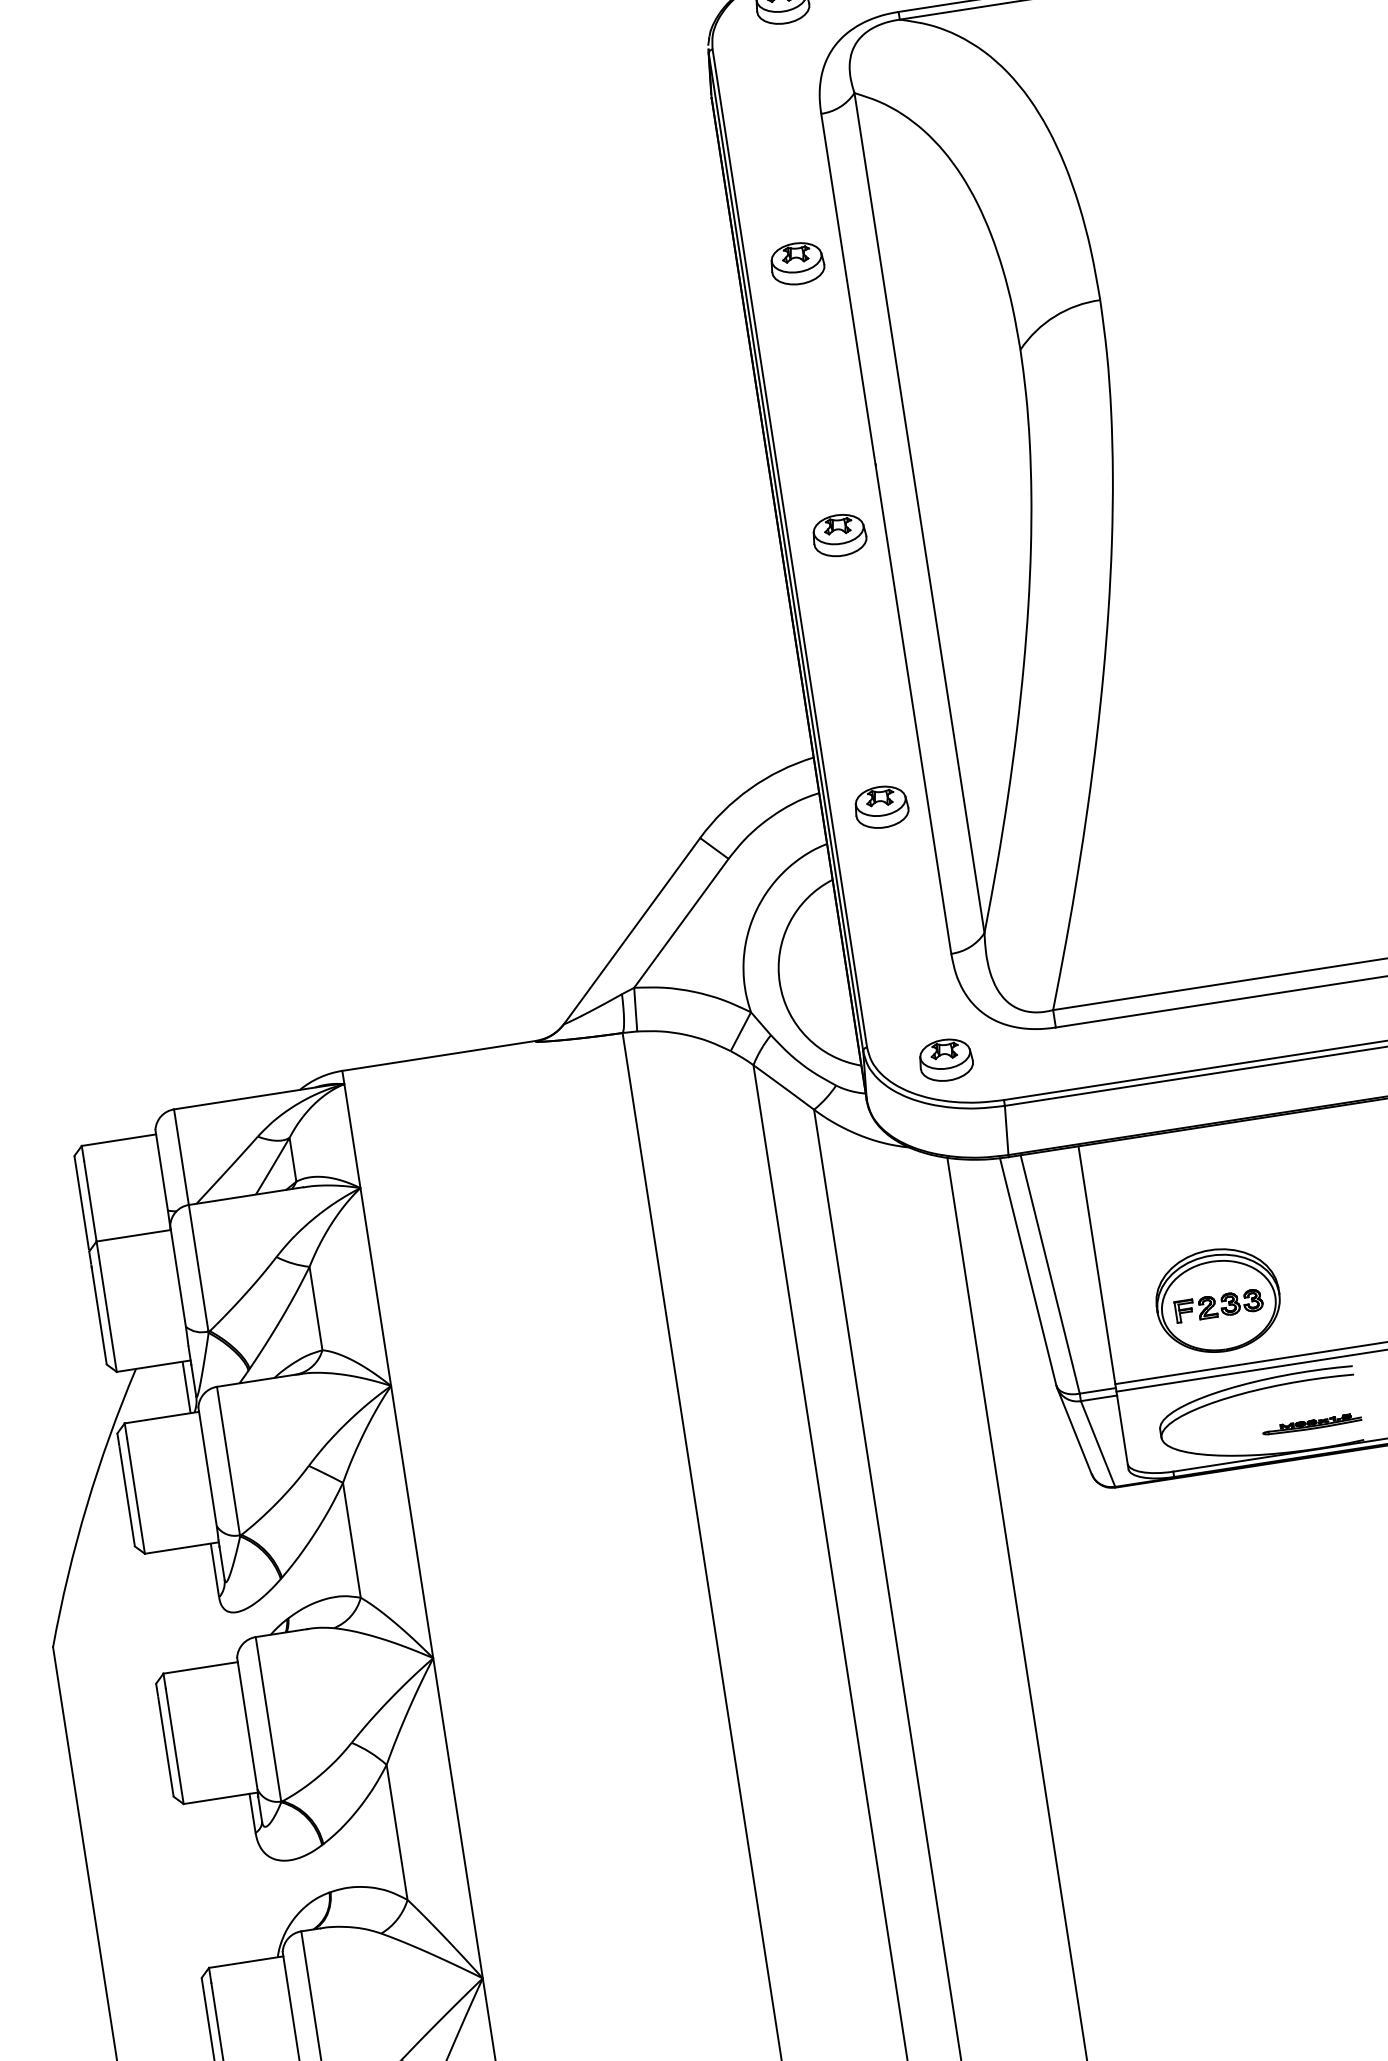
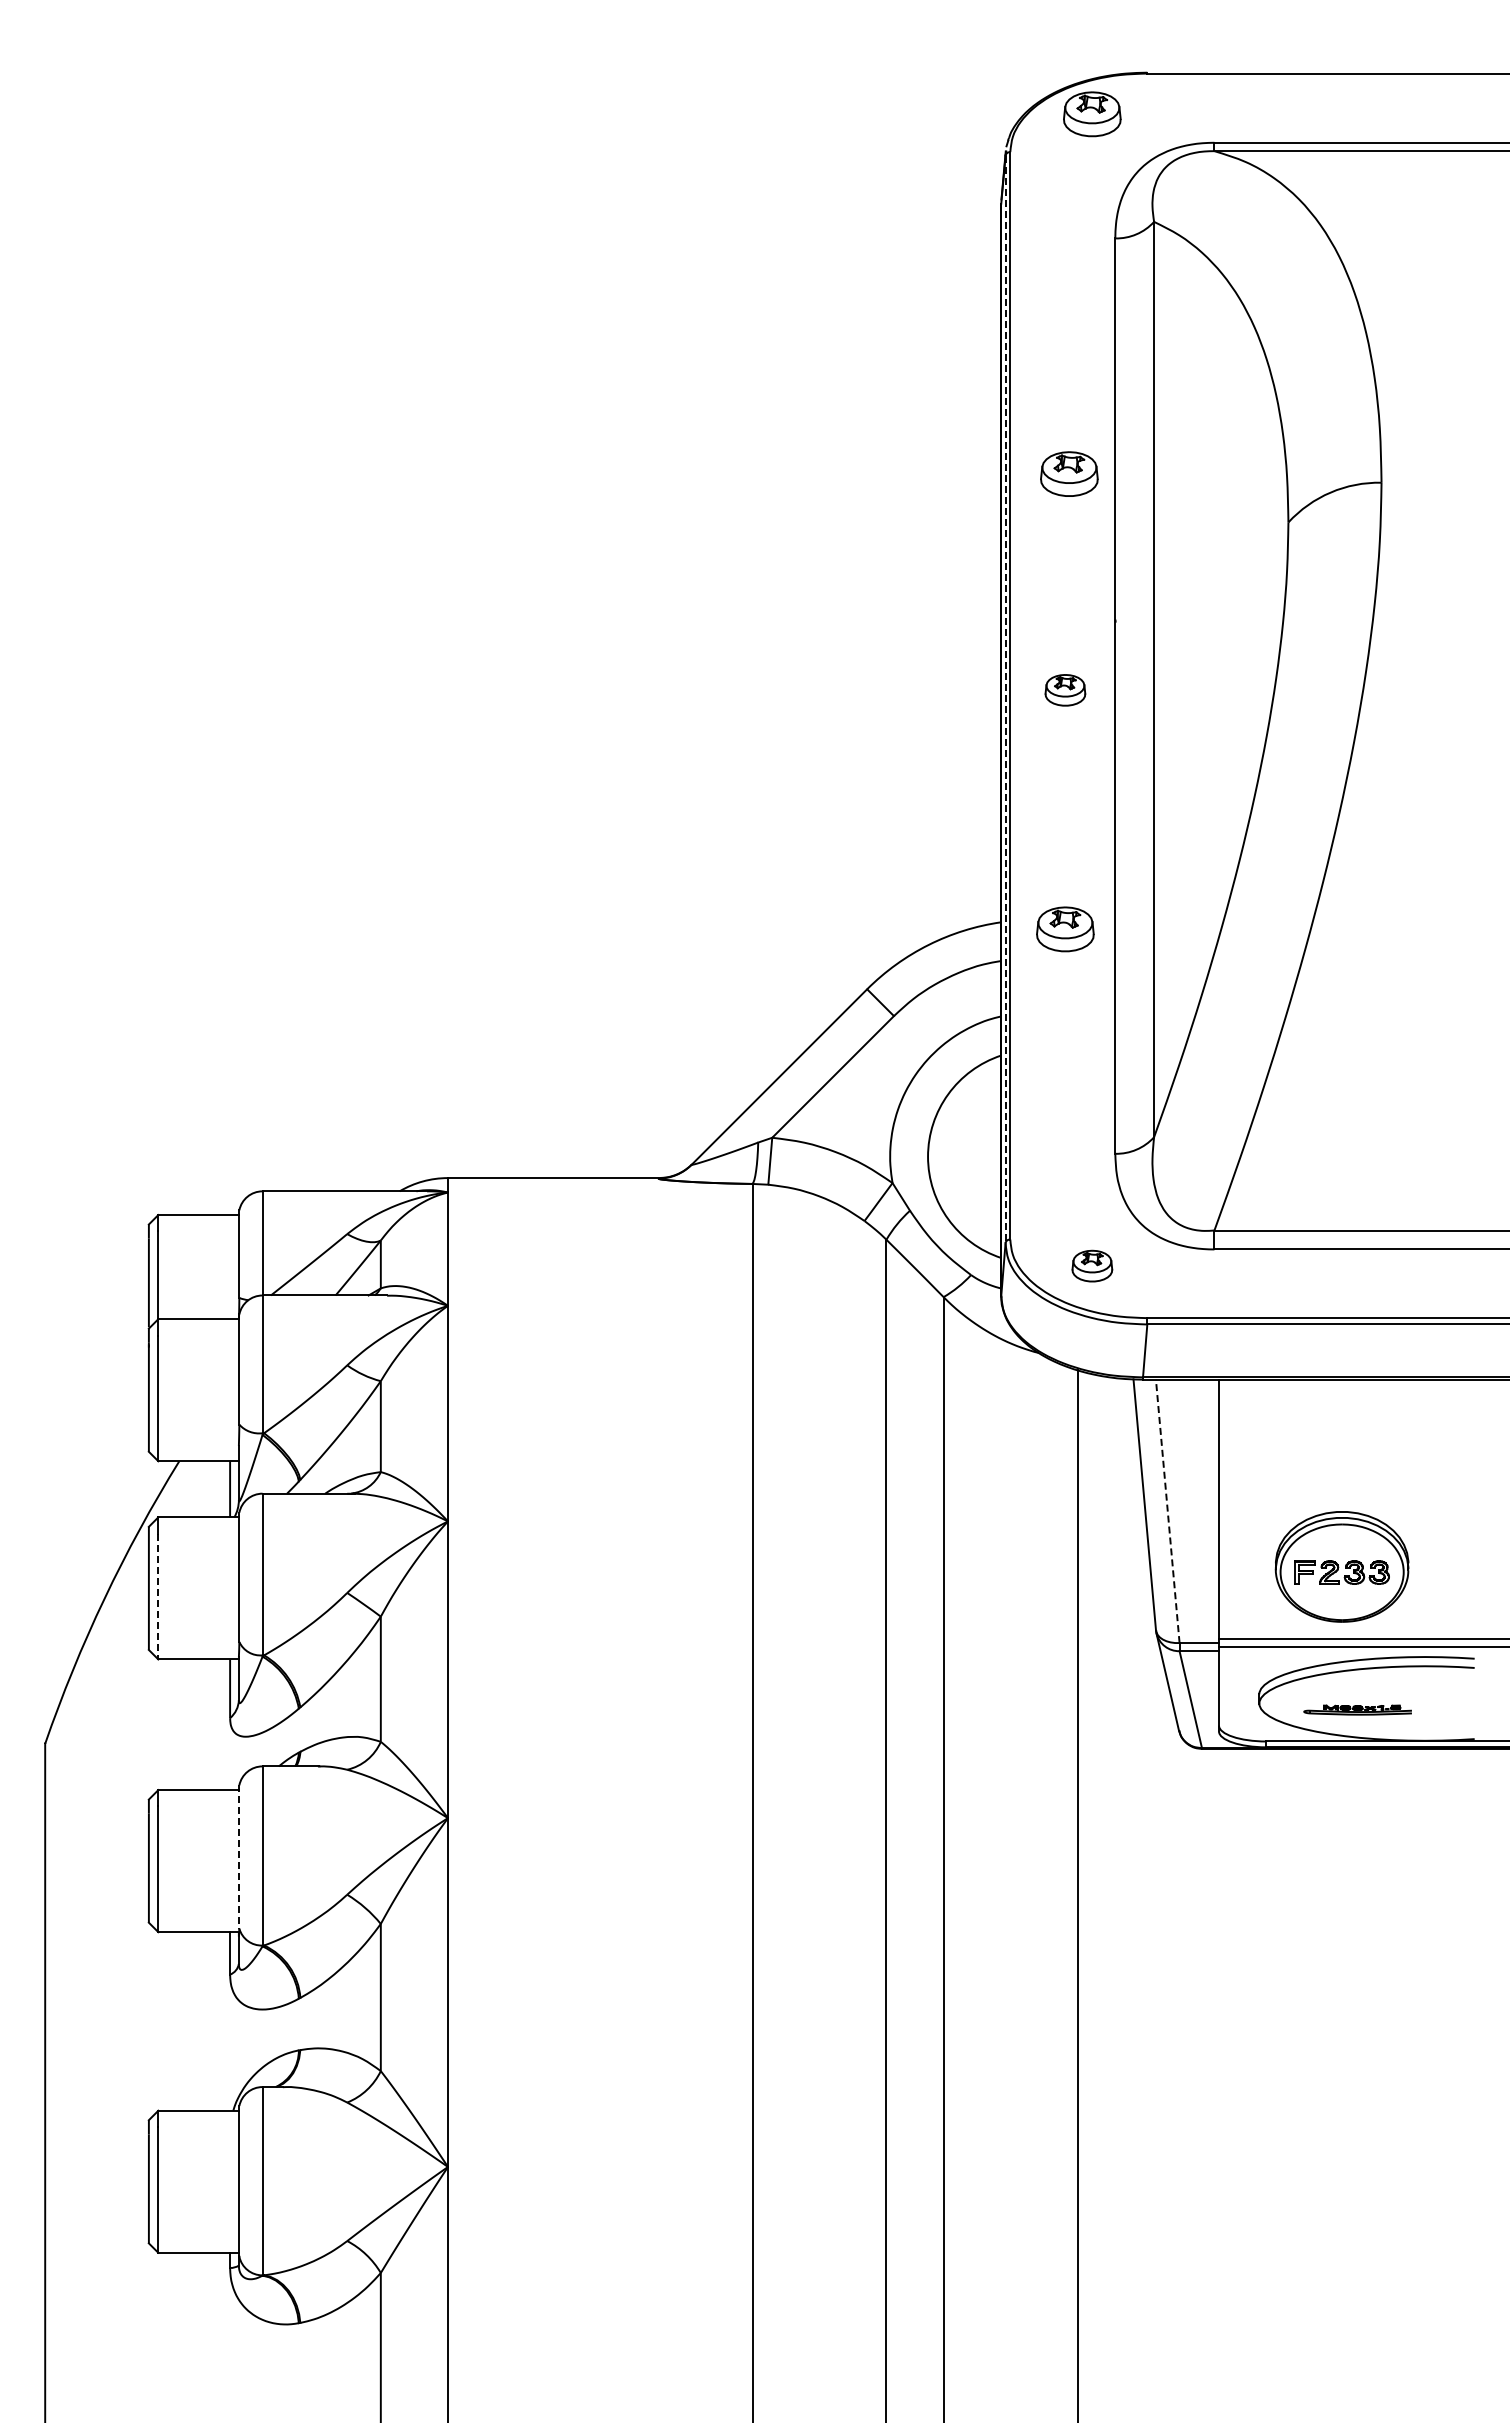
part: (797, 263) -> (1069, 473), moved
part: (839, 535) -> (1065, 690), size x0.7
line: (785, 552) -> (1005, 699), solid -> dashed
part: (881, 807) -> (1065, 929), moved
part: (946, 1059) -> (1092, 1265), size x0.7
line: (1049, 1273) -> (1167, 1510), solid -> dashed
part: (1311, 1423) -> (1357, 1709), moved
line: (136, 1495) -> (158, 1596), solid -> dashed
line: (247, 1723) -> (239, 1857), solid -> dashed

